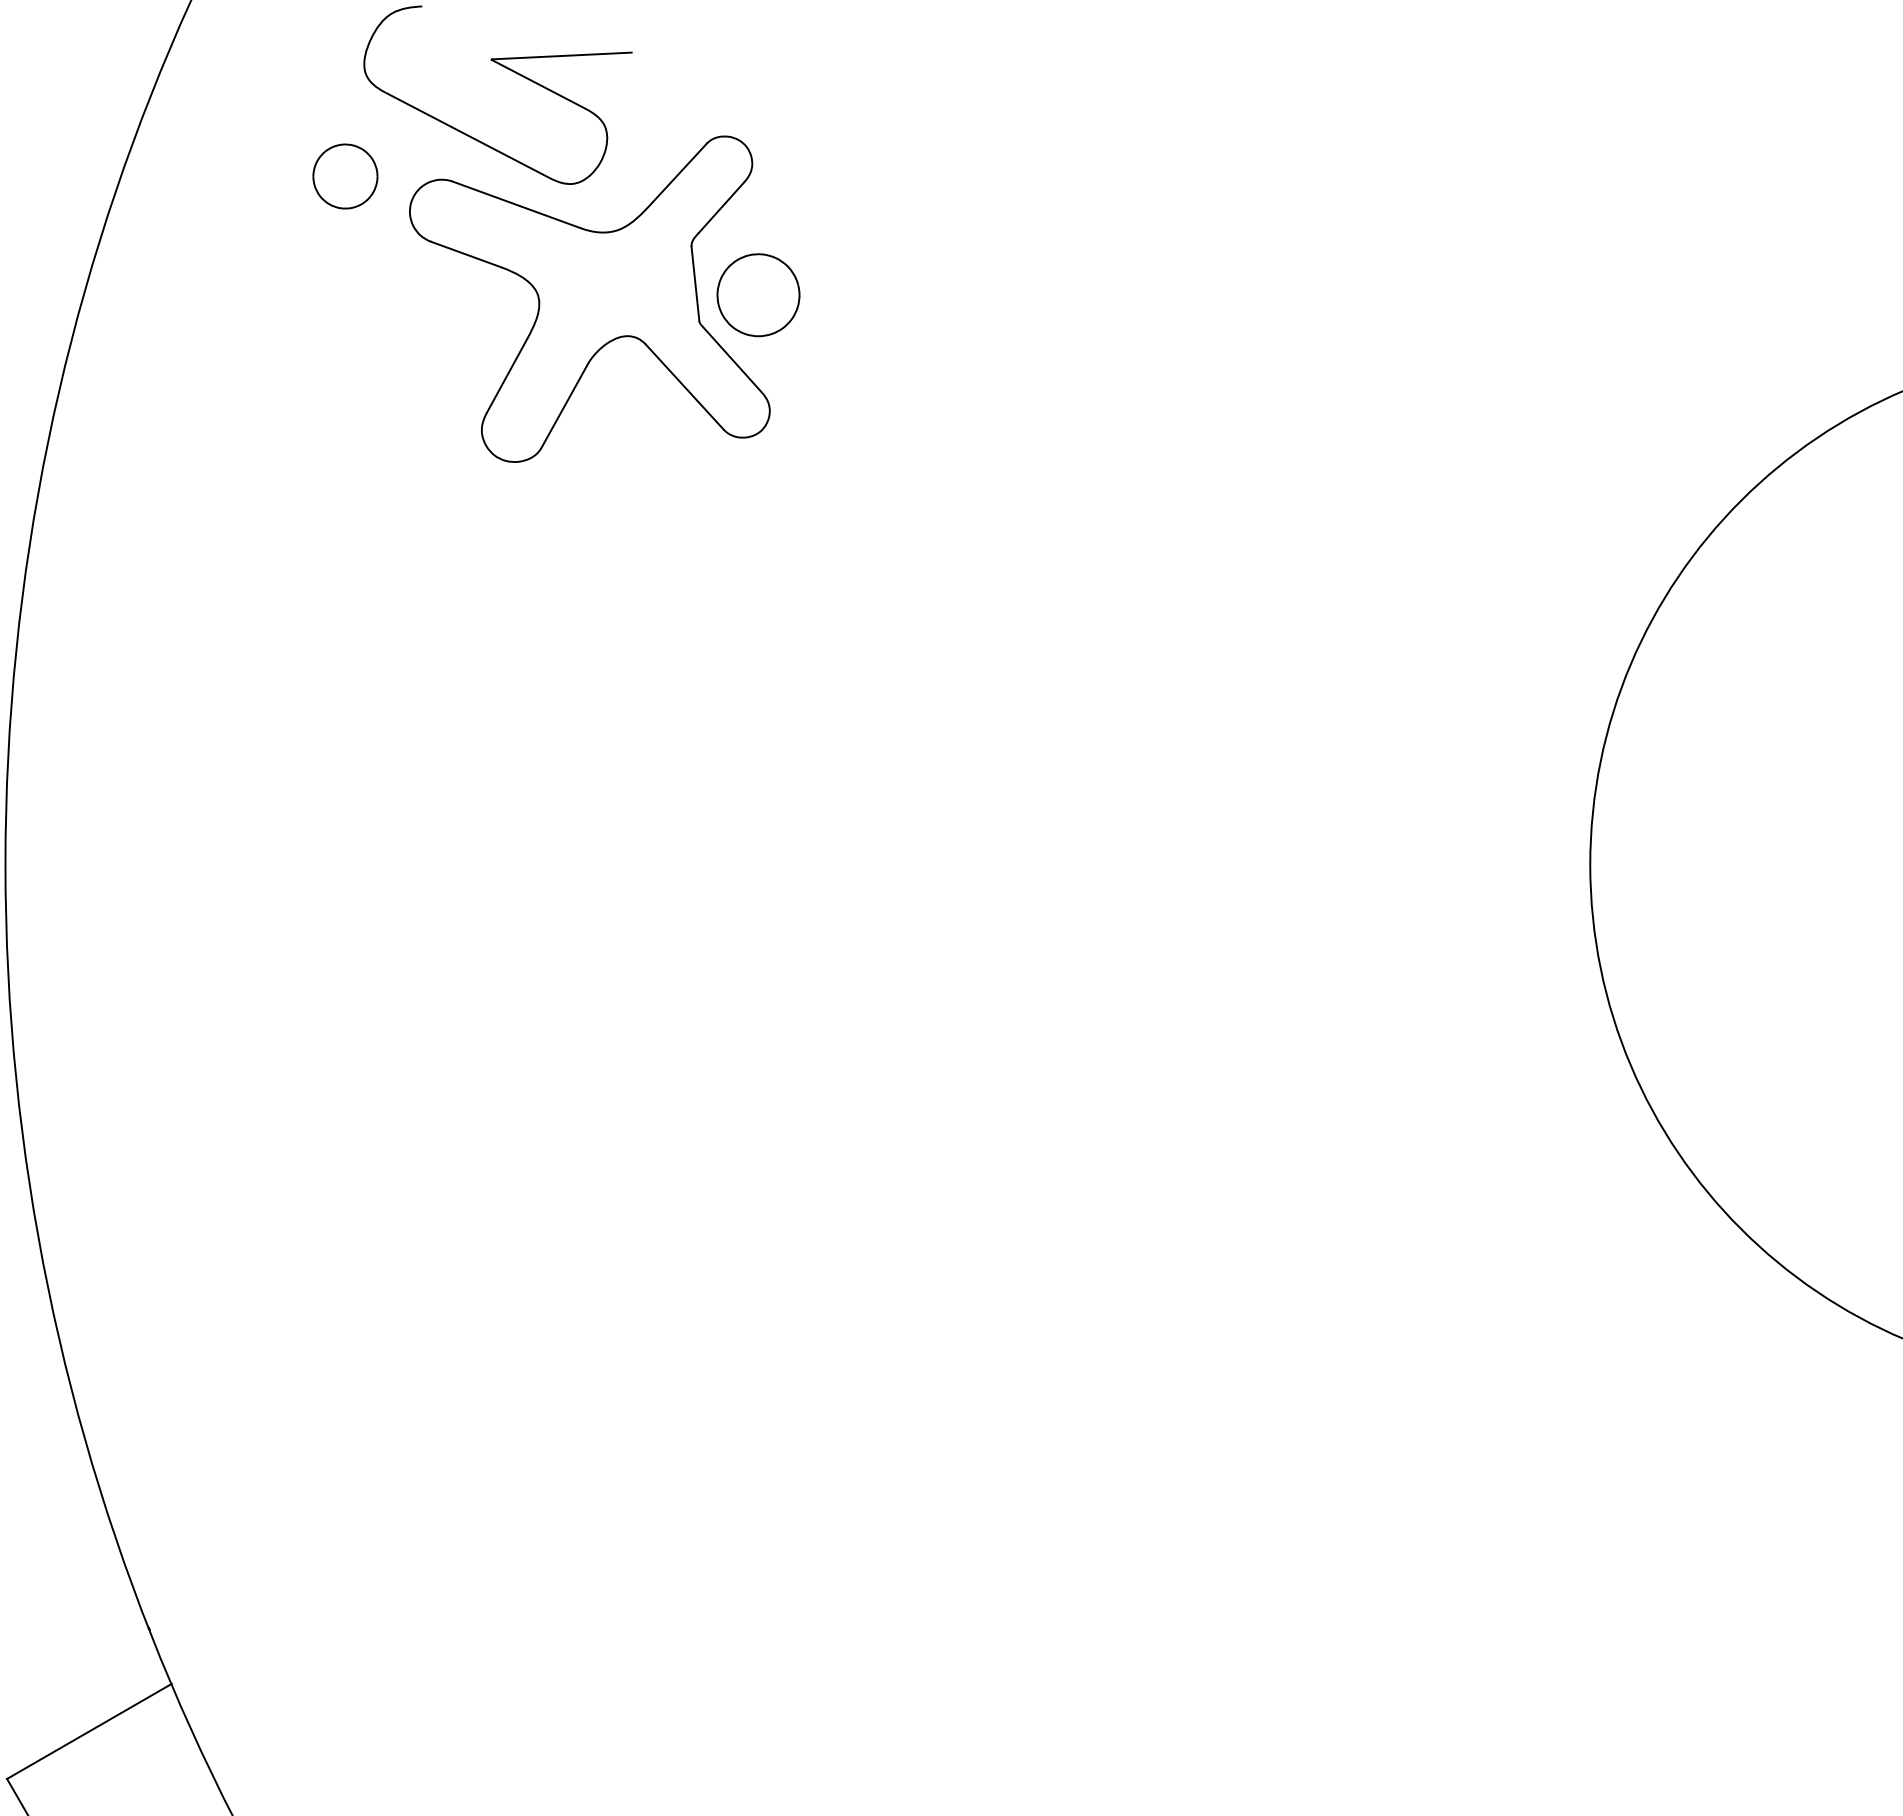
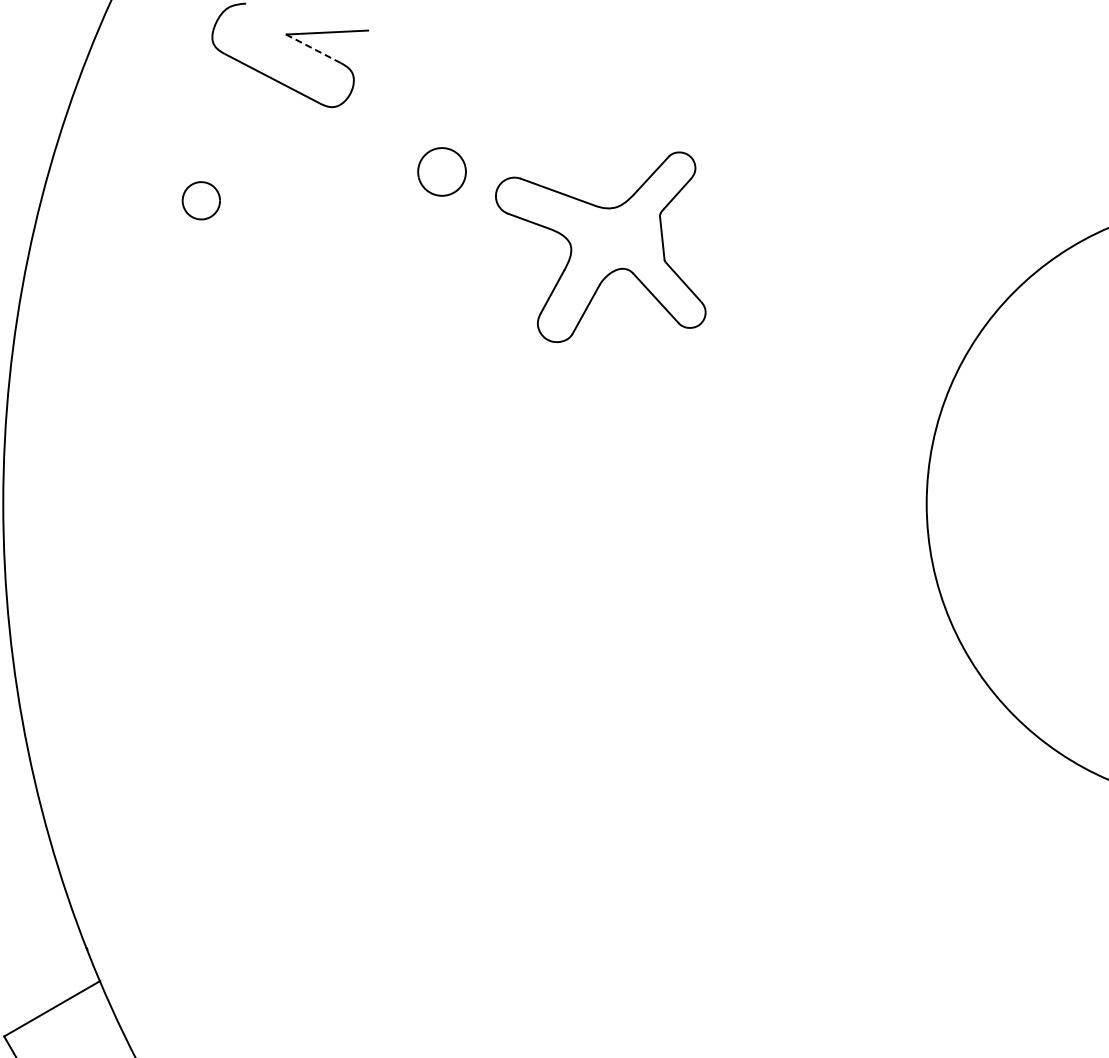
line: (537, 83) -> (313, 48), solid -> dashed
part: (343, 176) -> (200, 200), moved
part: (589, 297) -> (600, 246), moved

